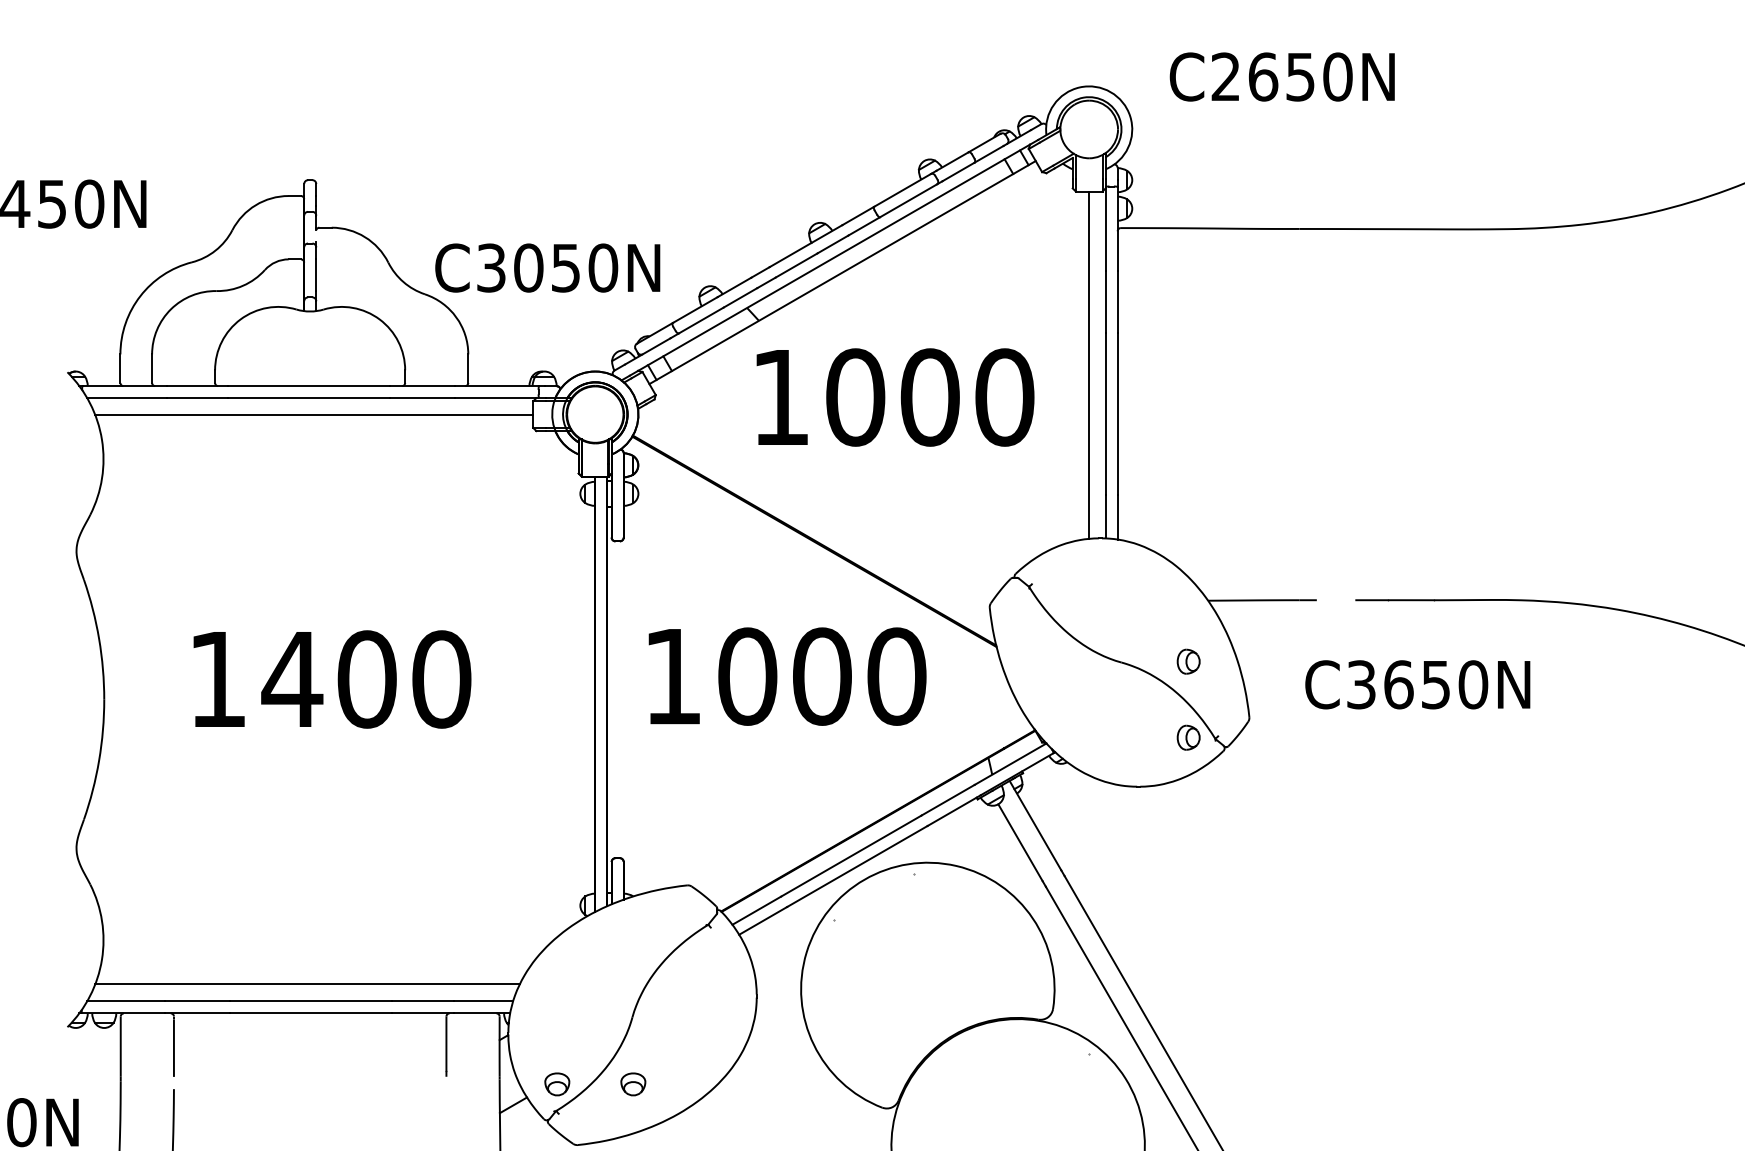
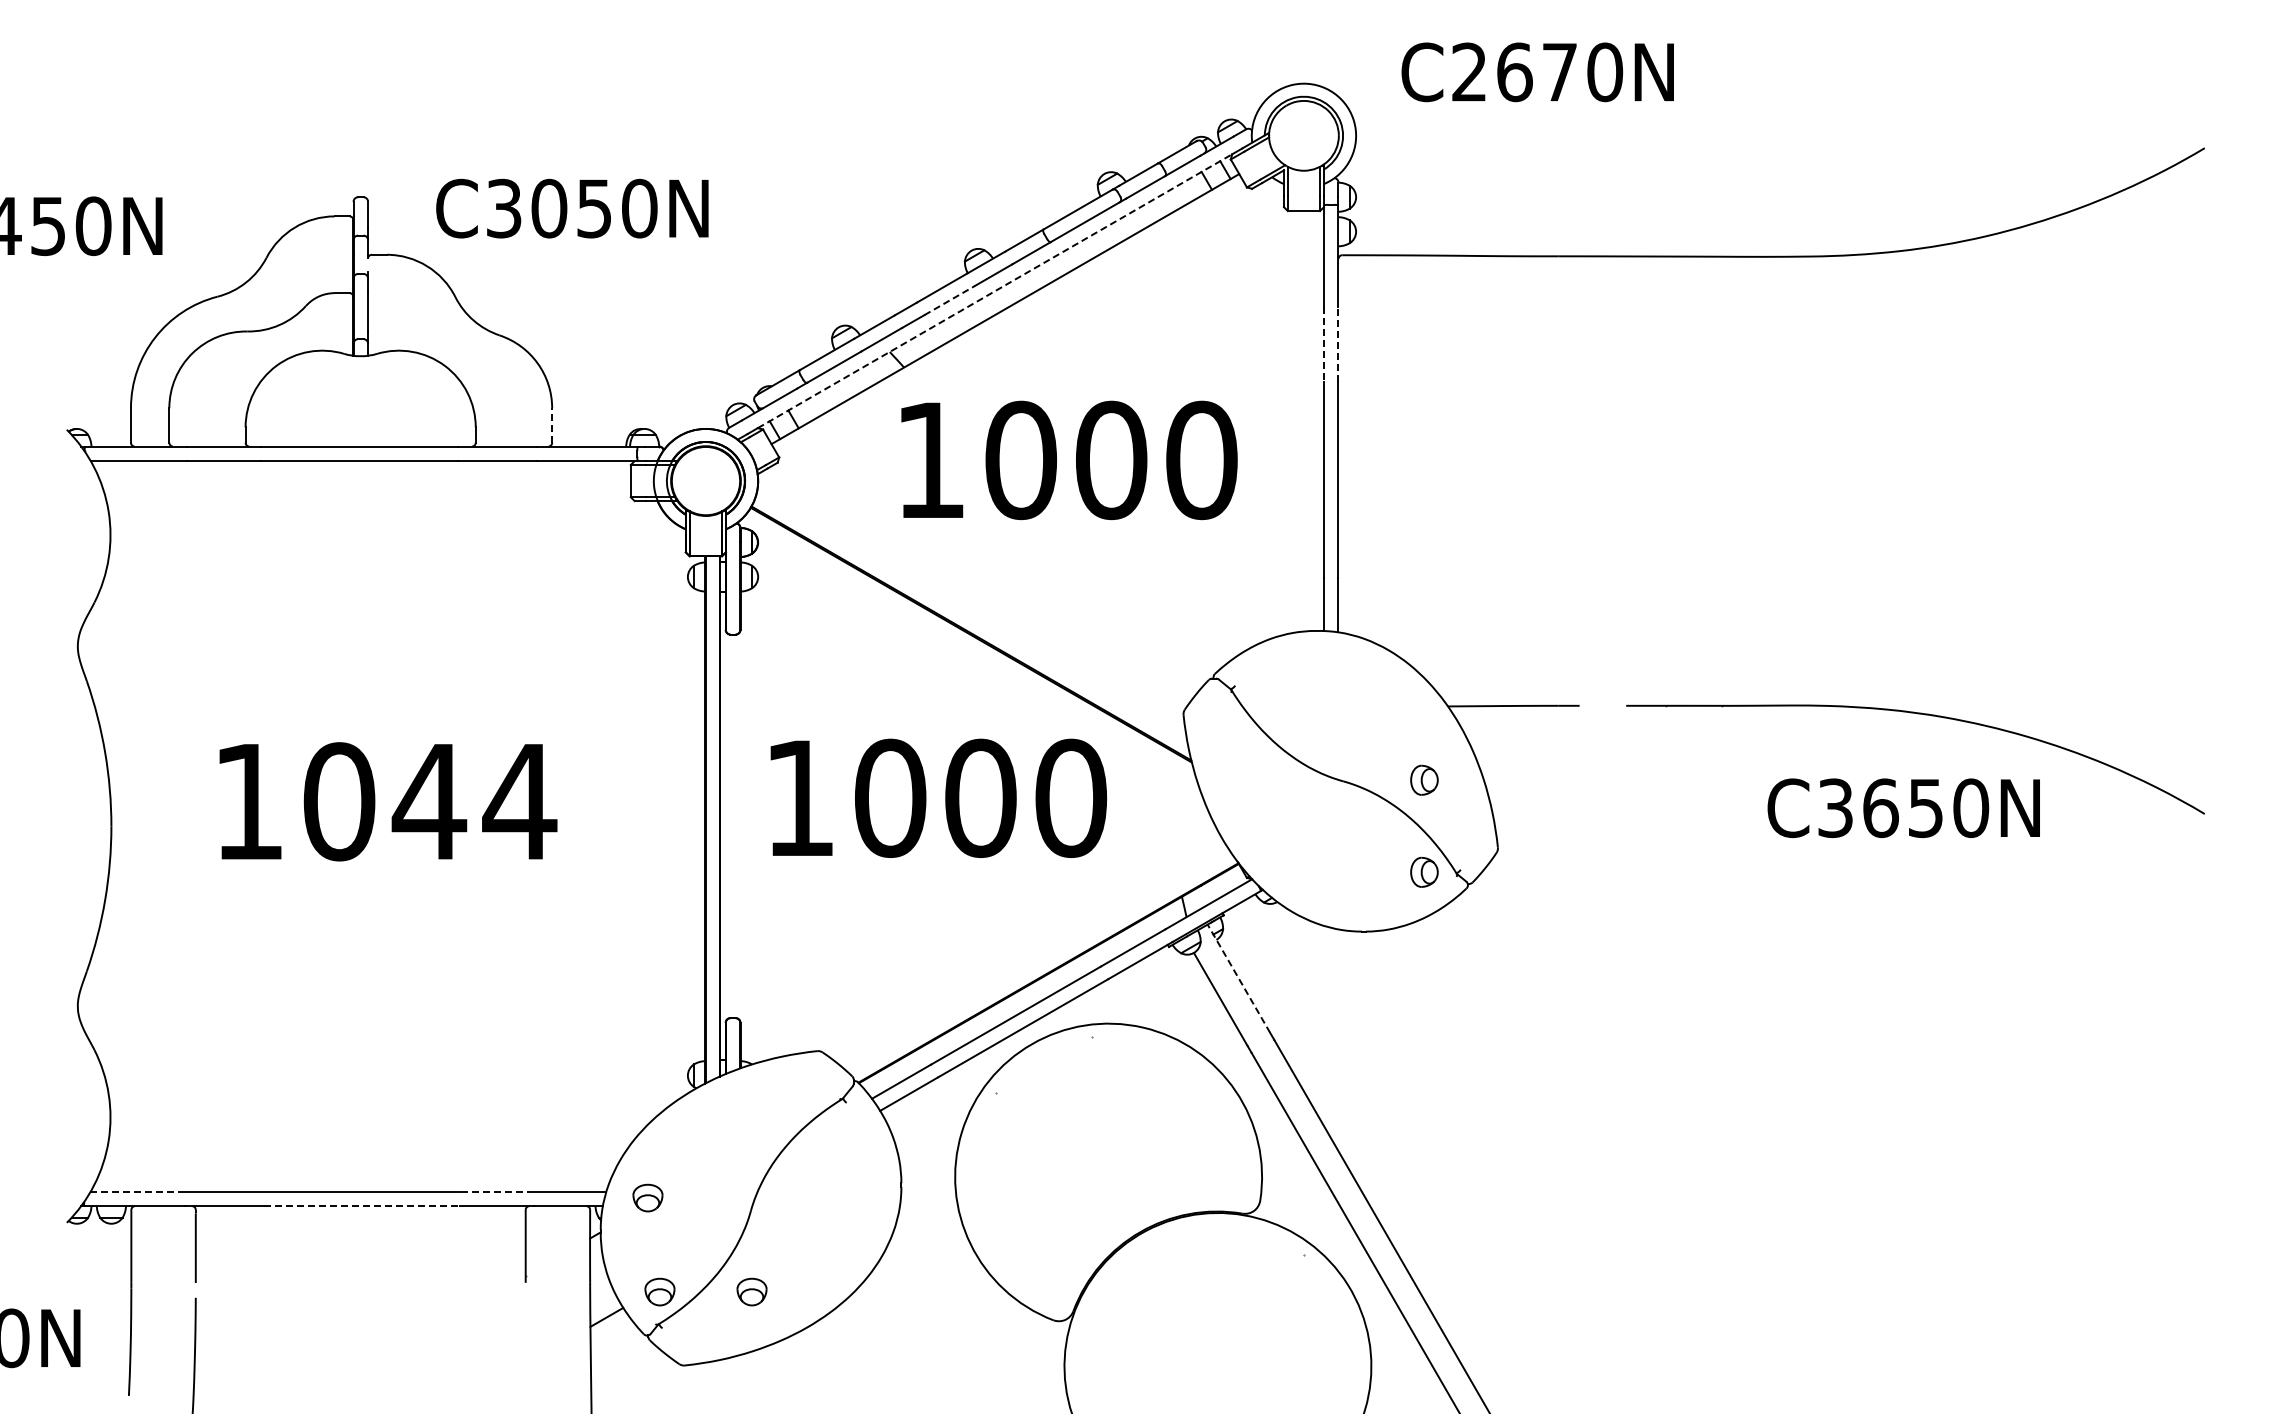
text: (1300, 77) -> (1559, 72), C2650N -> C2670N
line: (834, 258) -> (995, 291), solid -> dashed
line: (797, 265) -> (950, 300), solid -> dashed
text: (547, 267) -> (572, 208), moved
line: (1117, 301) -> (1338, 344), solid -> dashed
line: (1105, 302) -> (1323, 345), solid -> dashed
line: (1088, 365) -> (1303, 421), removed
line: (468, 368) -> (552, 425), solid -> dashed
line: (314, 414) -> (365, 481), removed
text: (366, 679) -> (429, 801), 1400 -> 1044
text: (1417, 685) -> (1903, 808), moved
line: (1035, 825) -> (1238, 978), solid -> dashed
line: (307, 983) -> (357, 1170), removed
line: (125, 1001) -> (137, 1191), solid -> dashed
line: (422, 1001) -> (496, 1191), solid -> dashed
part: (547, 1006) -> (647, 1197), added
line: (311, 1013) -> (362, 1206), solid -> dashed

